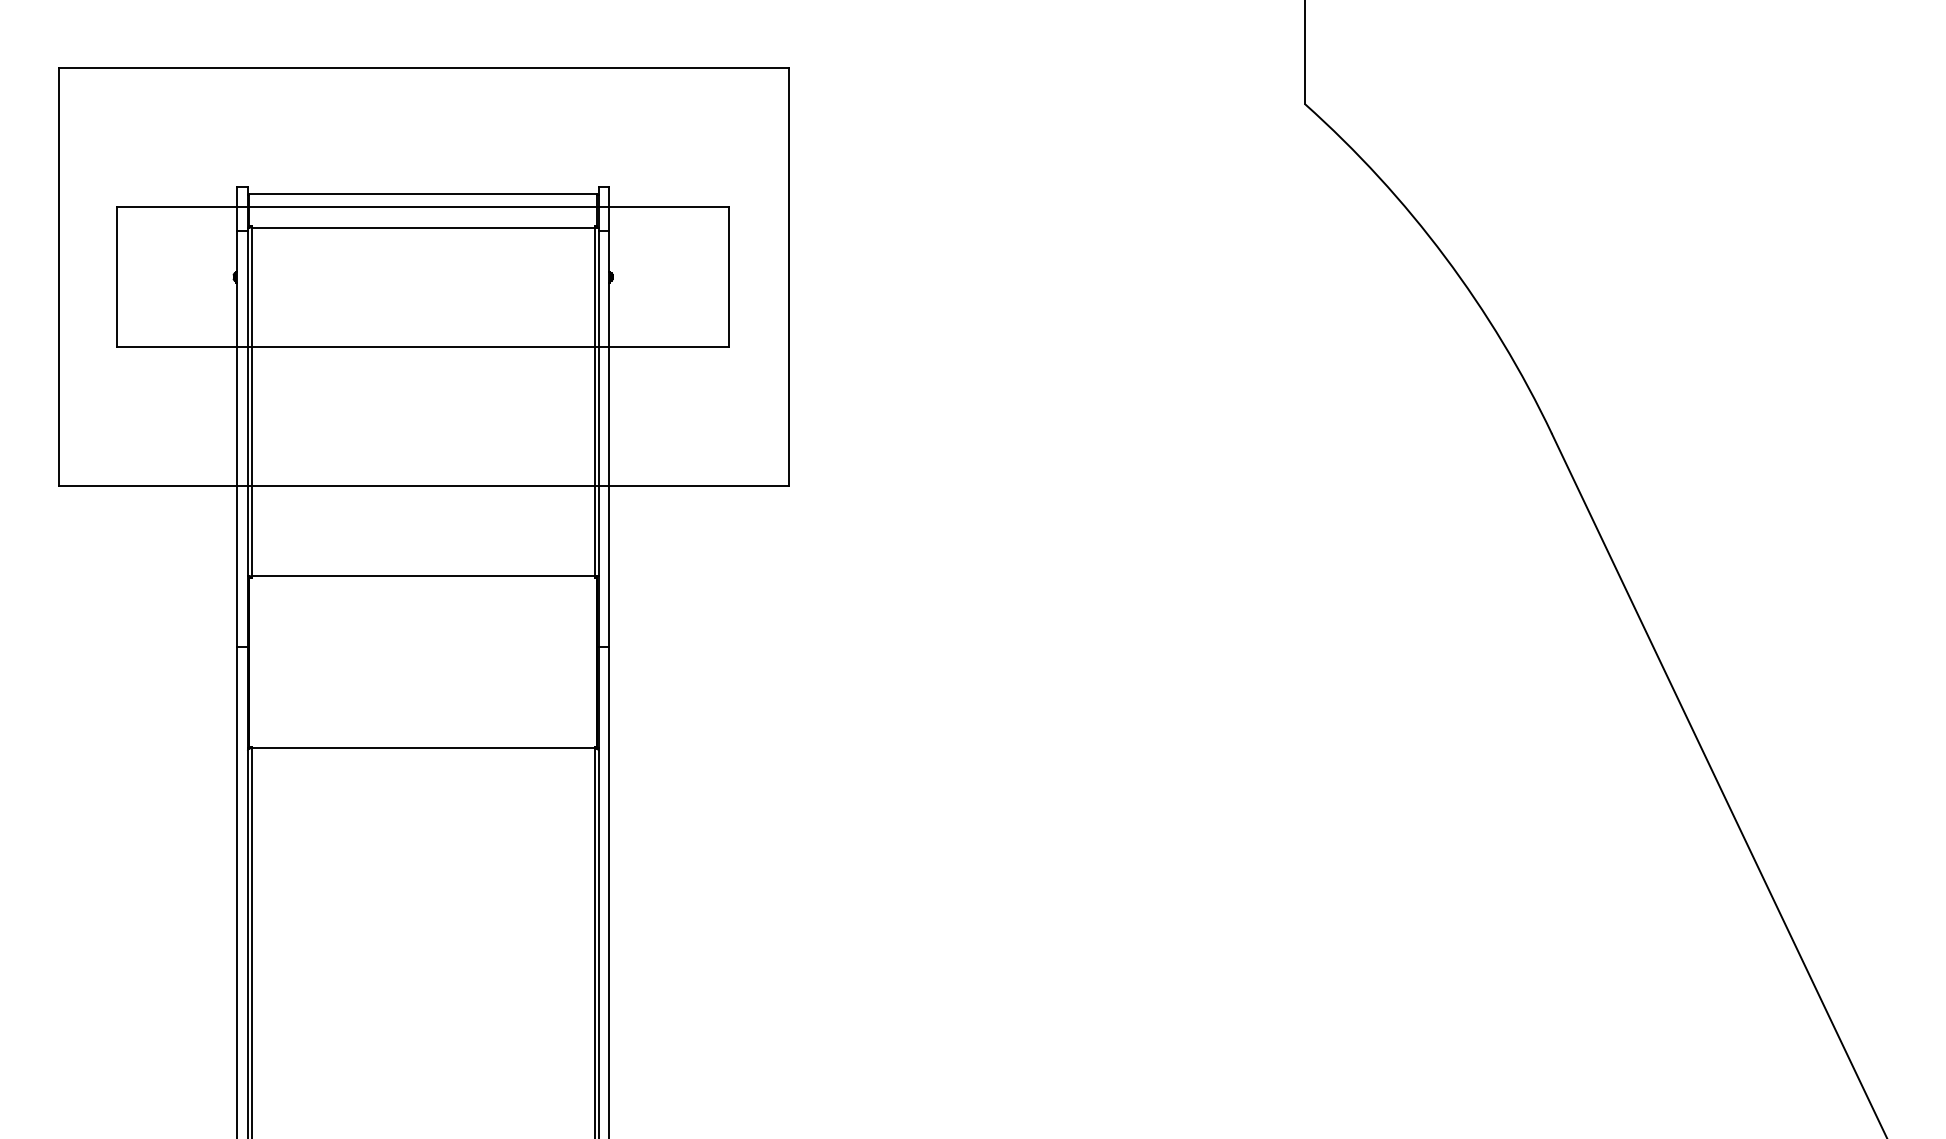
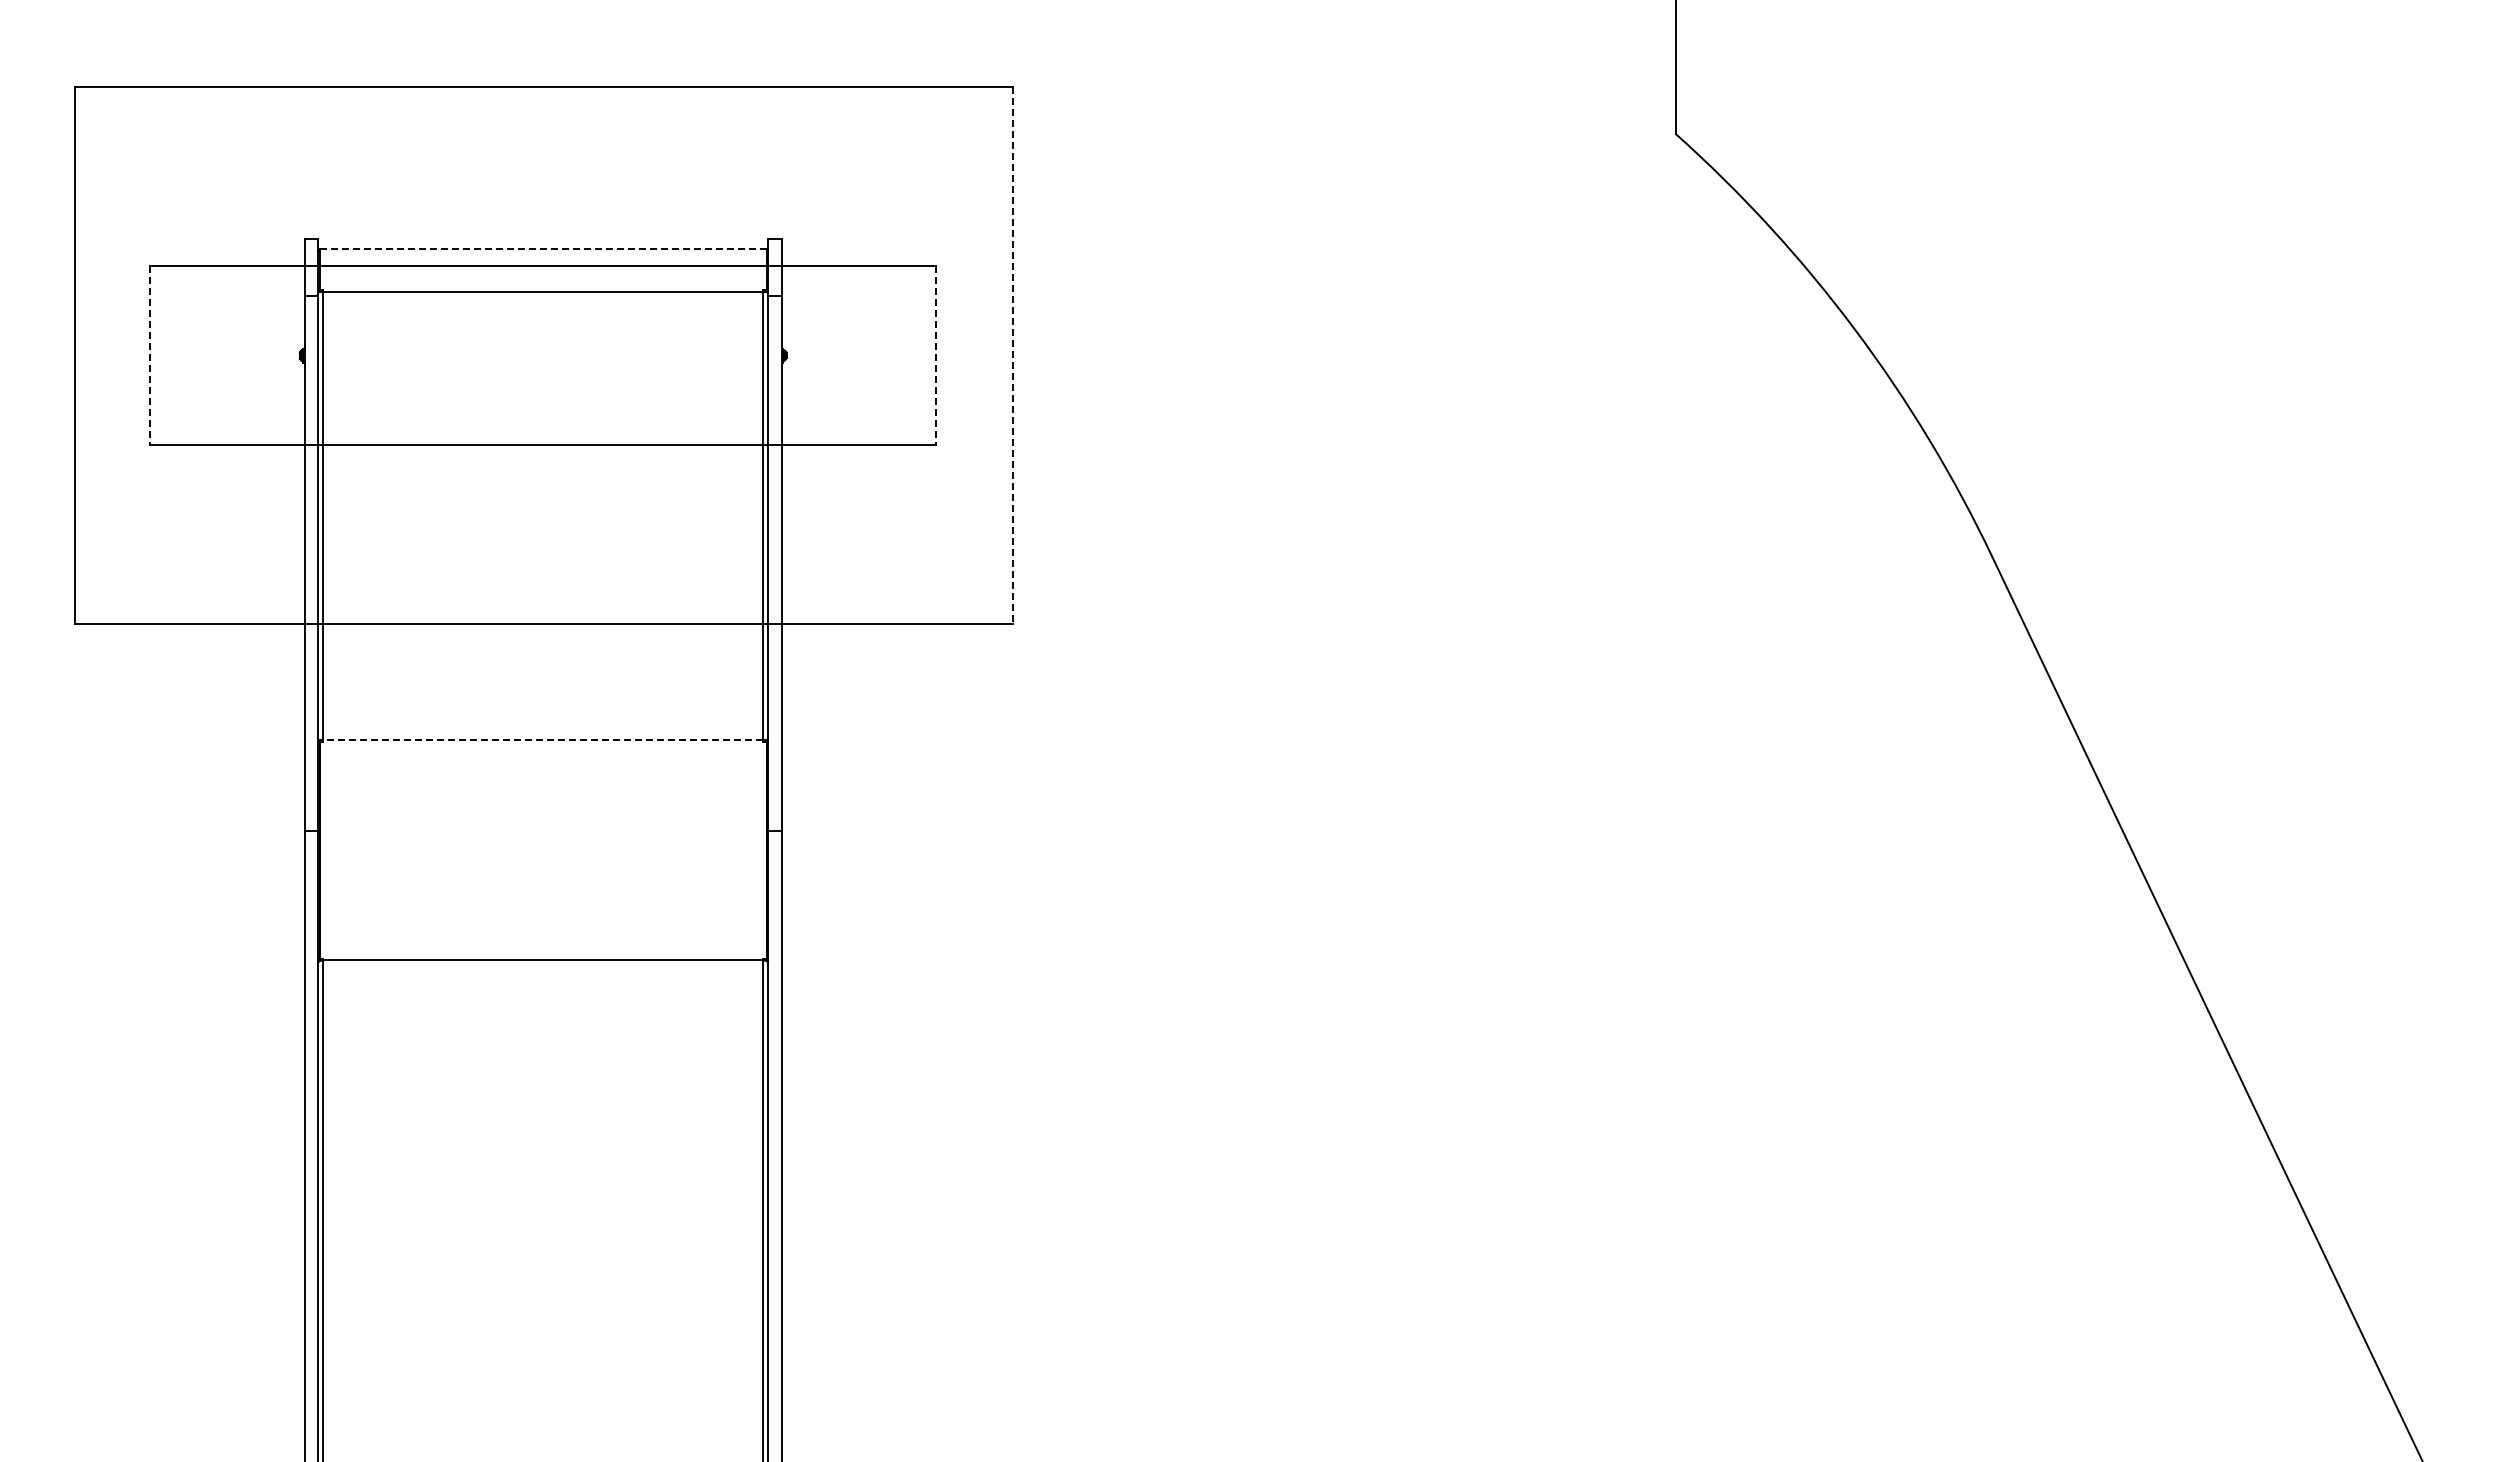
line: (422, 193) -> (542, 248), solid -> dashed
line: (116, 277) -> (149, 356), solid -> dashed
line: (729, 277) -> (936, 356), solid -> dashed
line: (789, 277) -> (1013, 356), solid -> dashed
line: (422, 576) -> (542, 739), solid -> dashed

